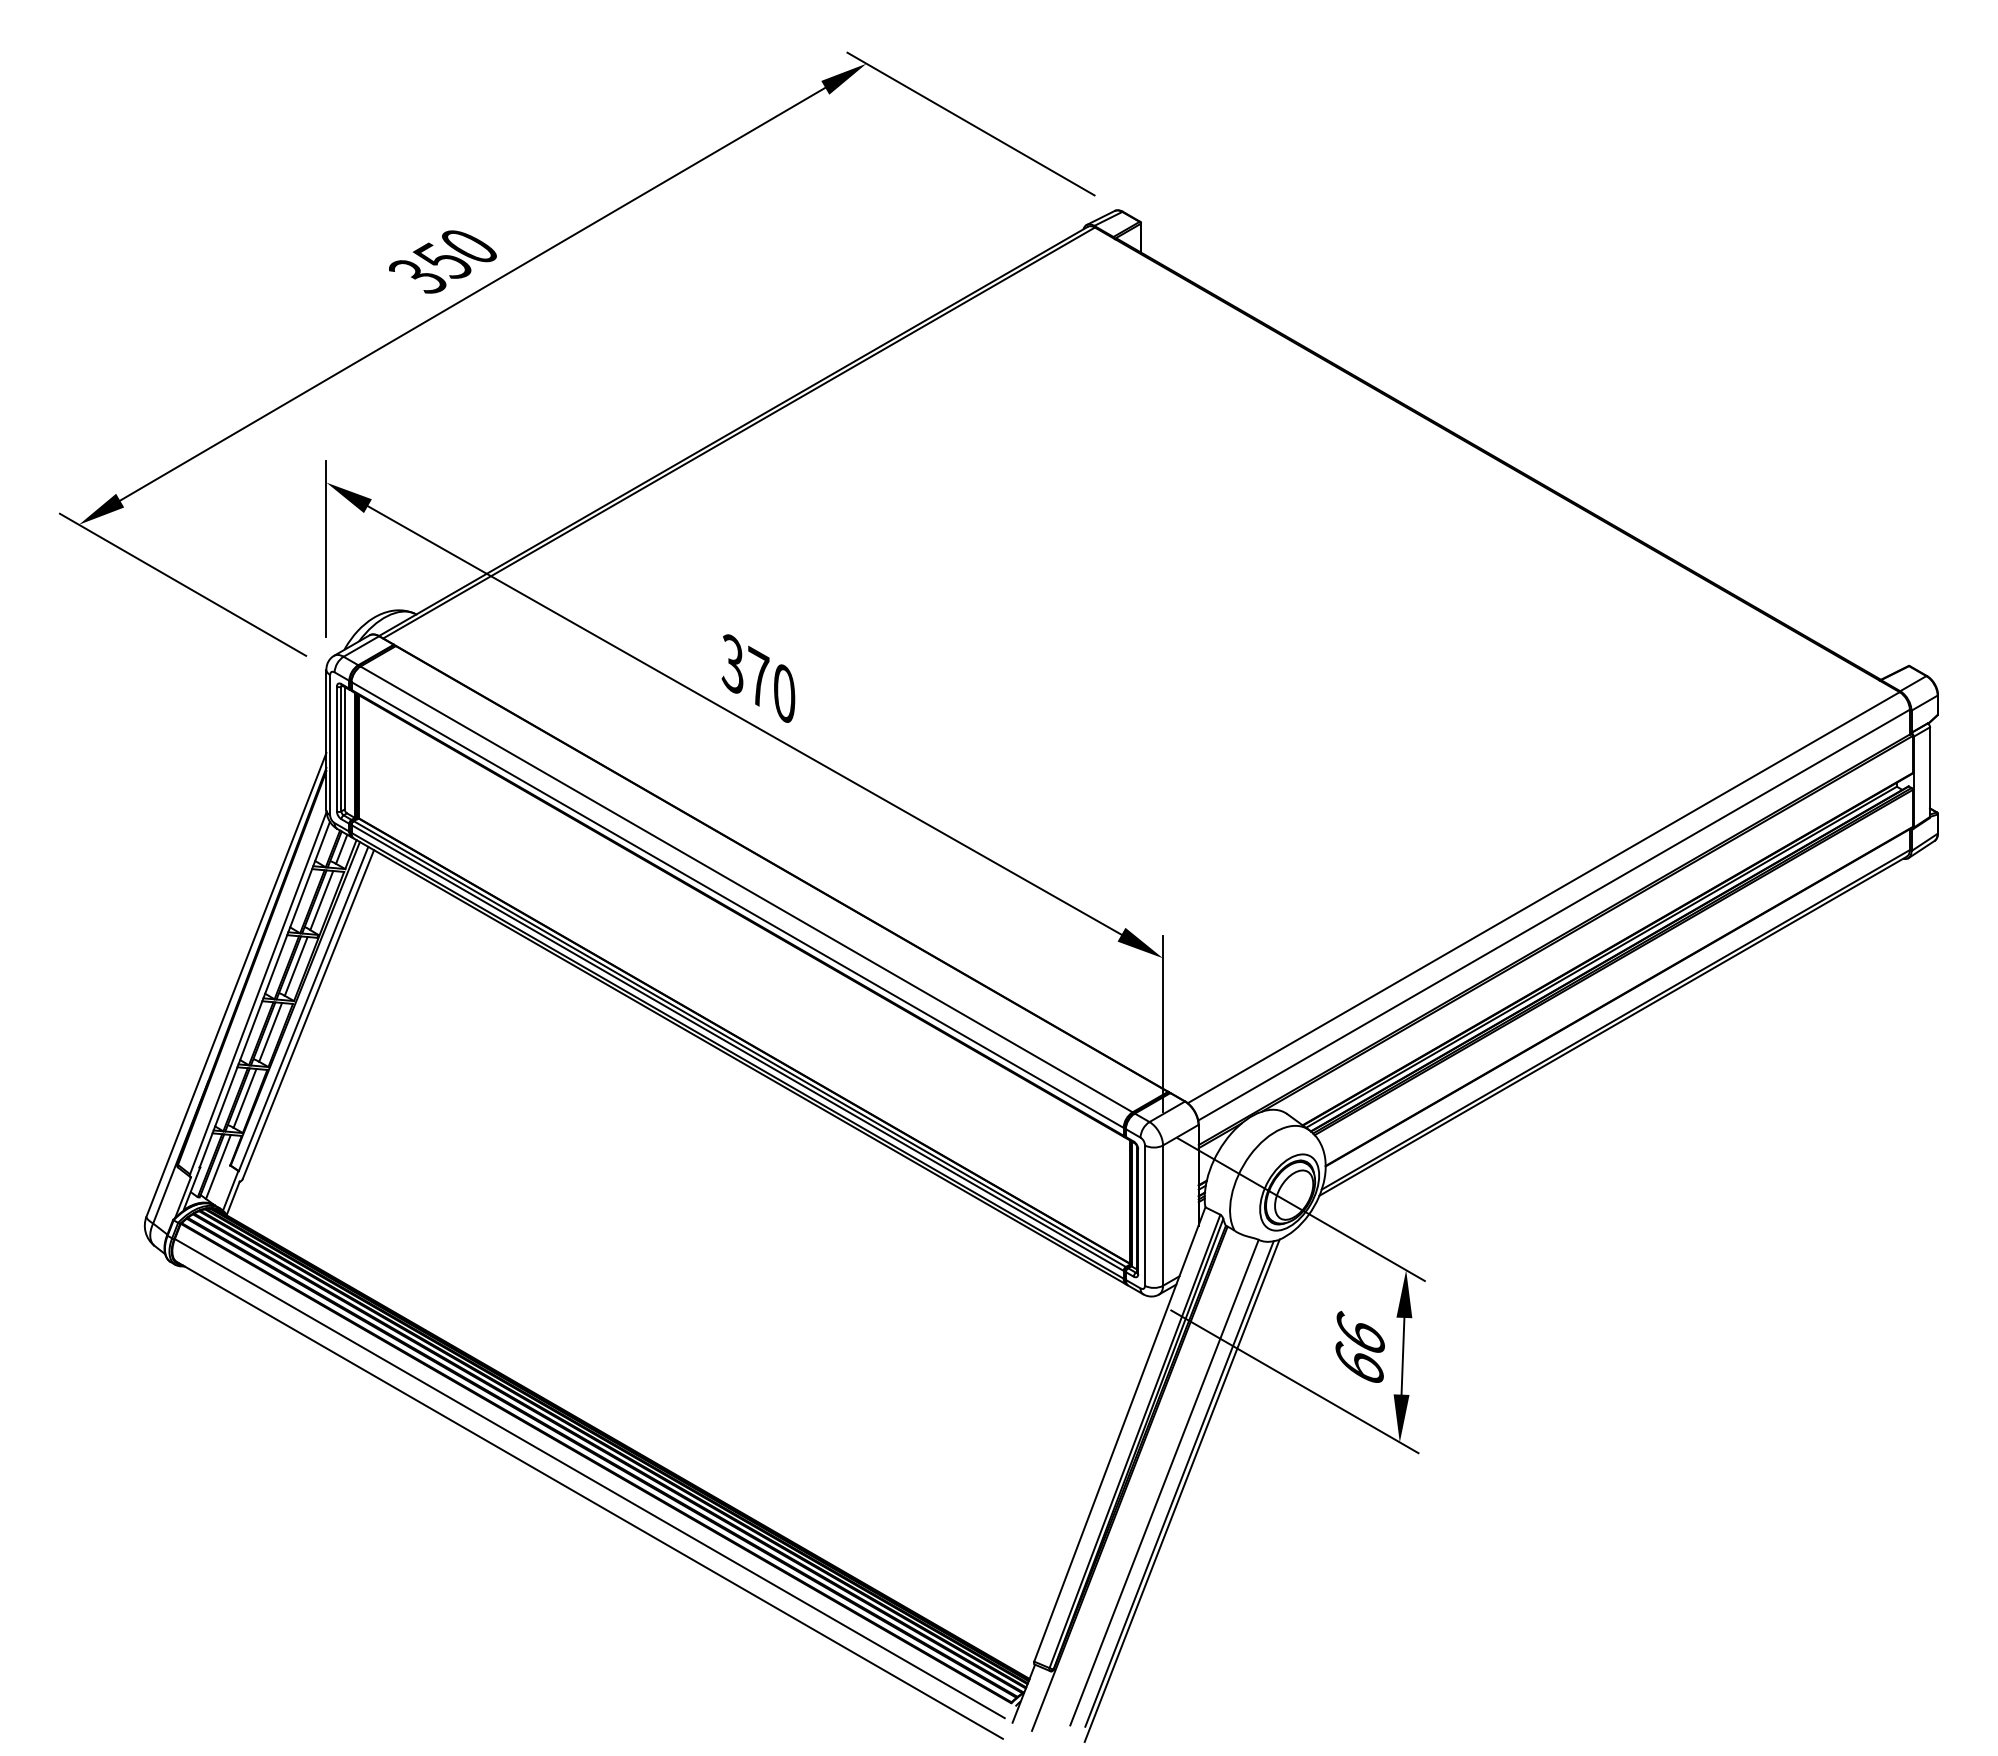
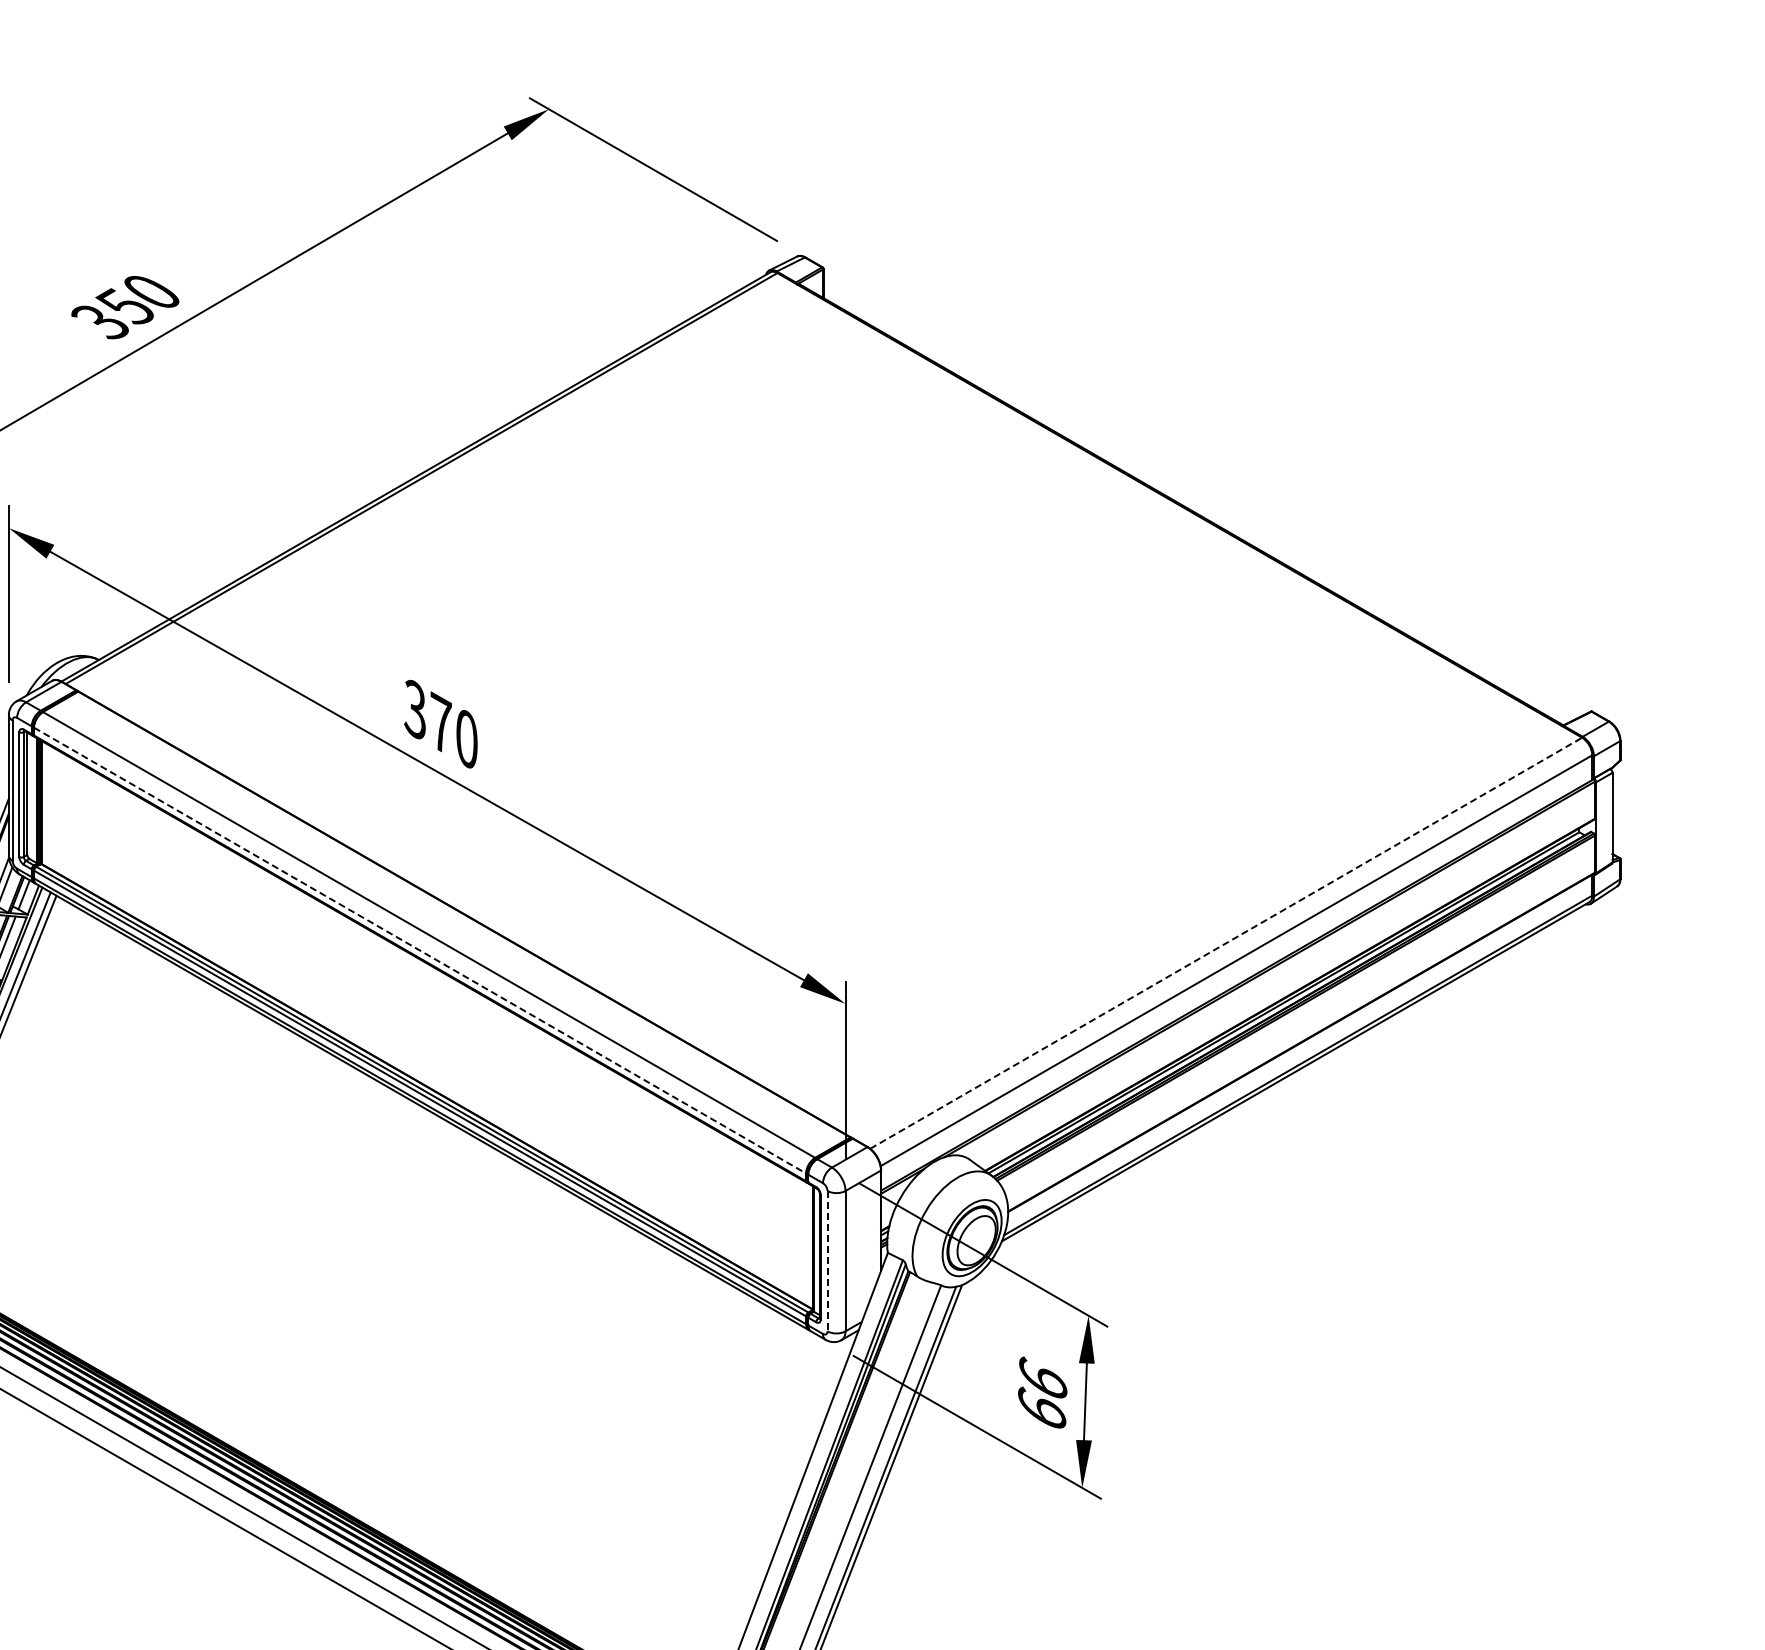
line: (1544, 897) -> (1226, 943), solid -> dashed
line: (737, 905) -> (419, 951), solid -> dashed
line: (1145, 1216) -> (827, 1262), solid -> dashed

